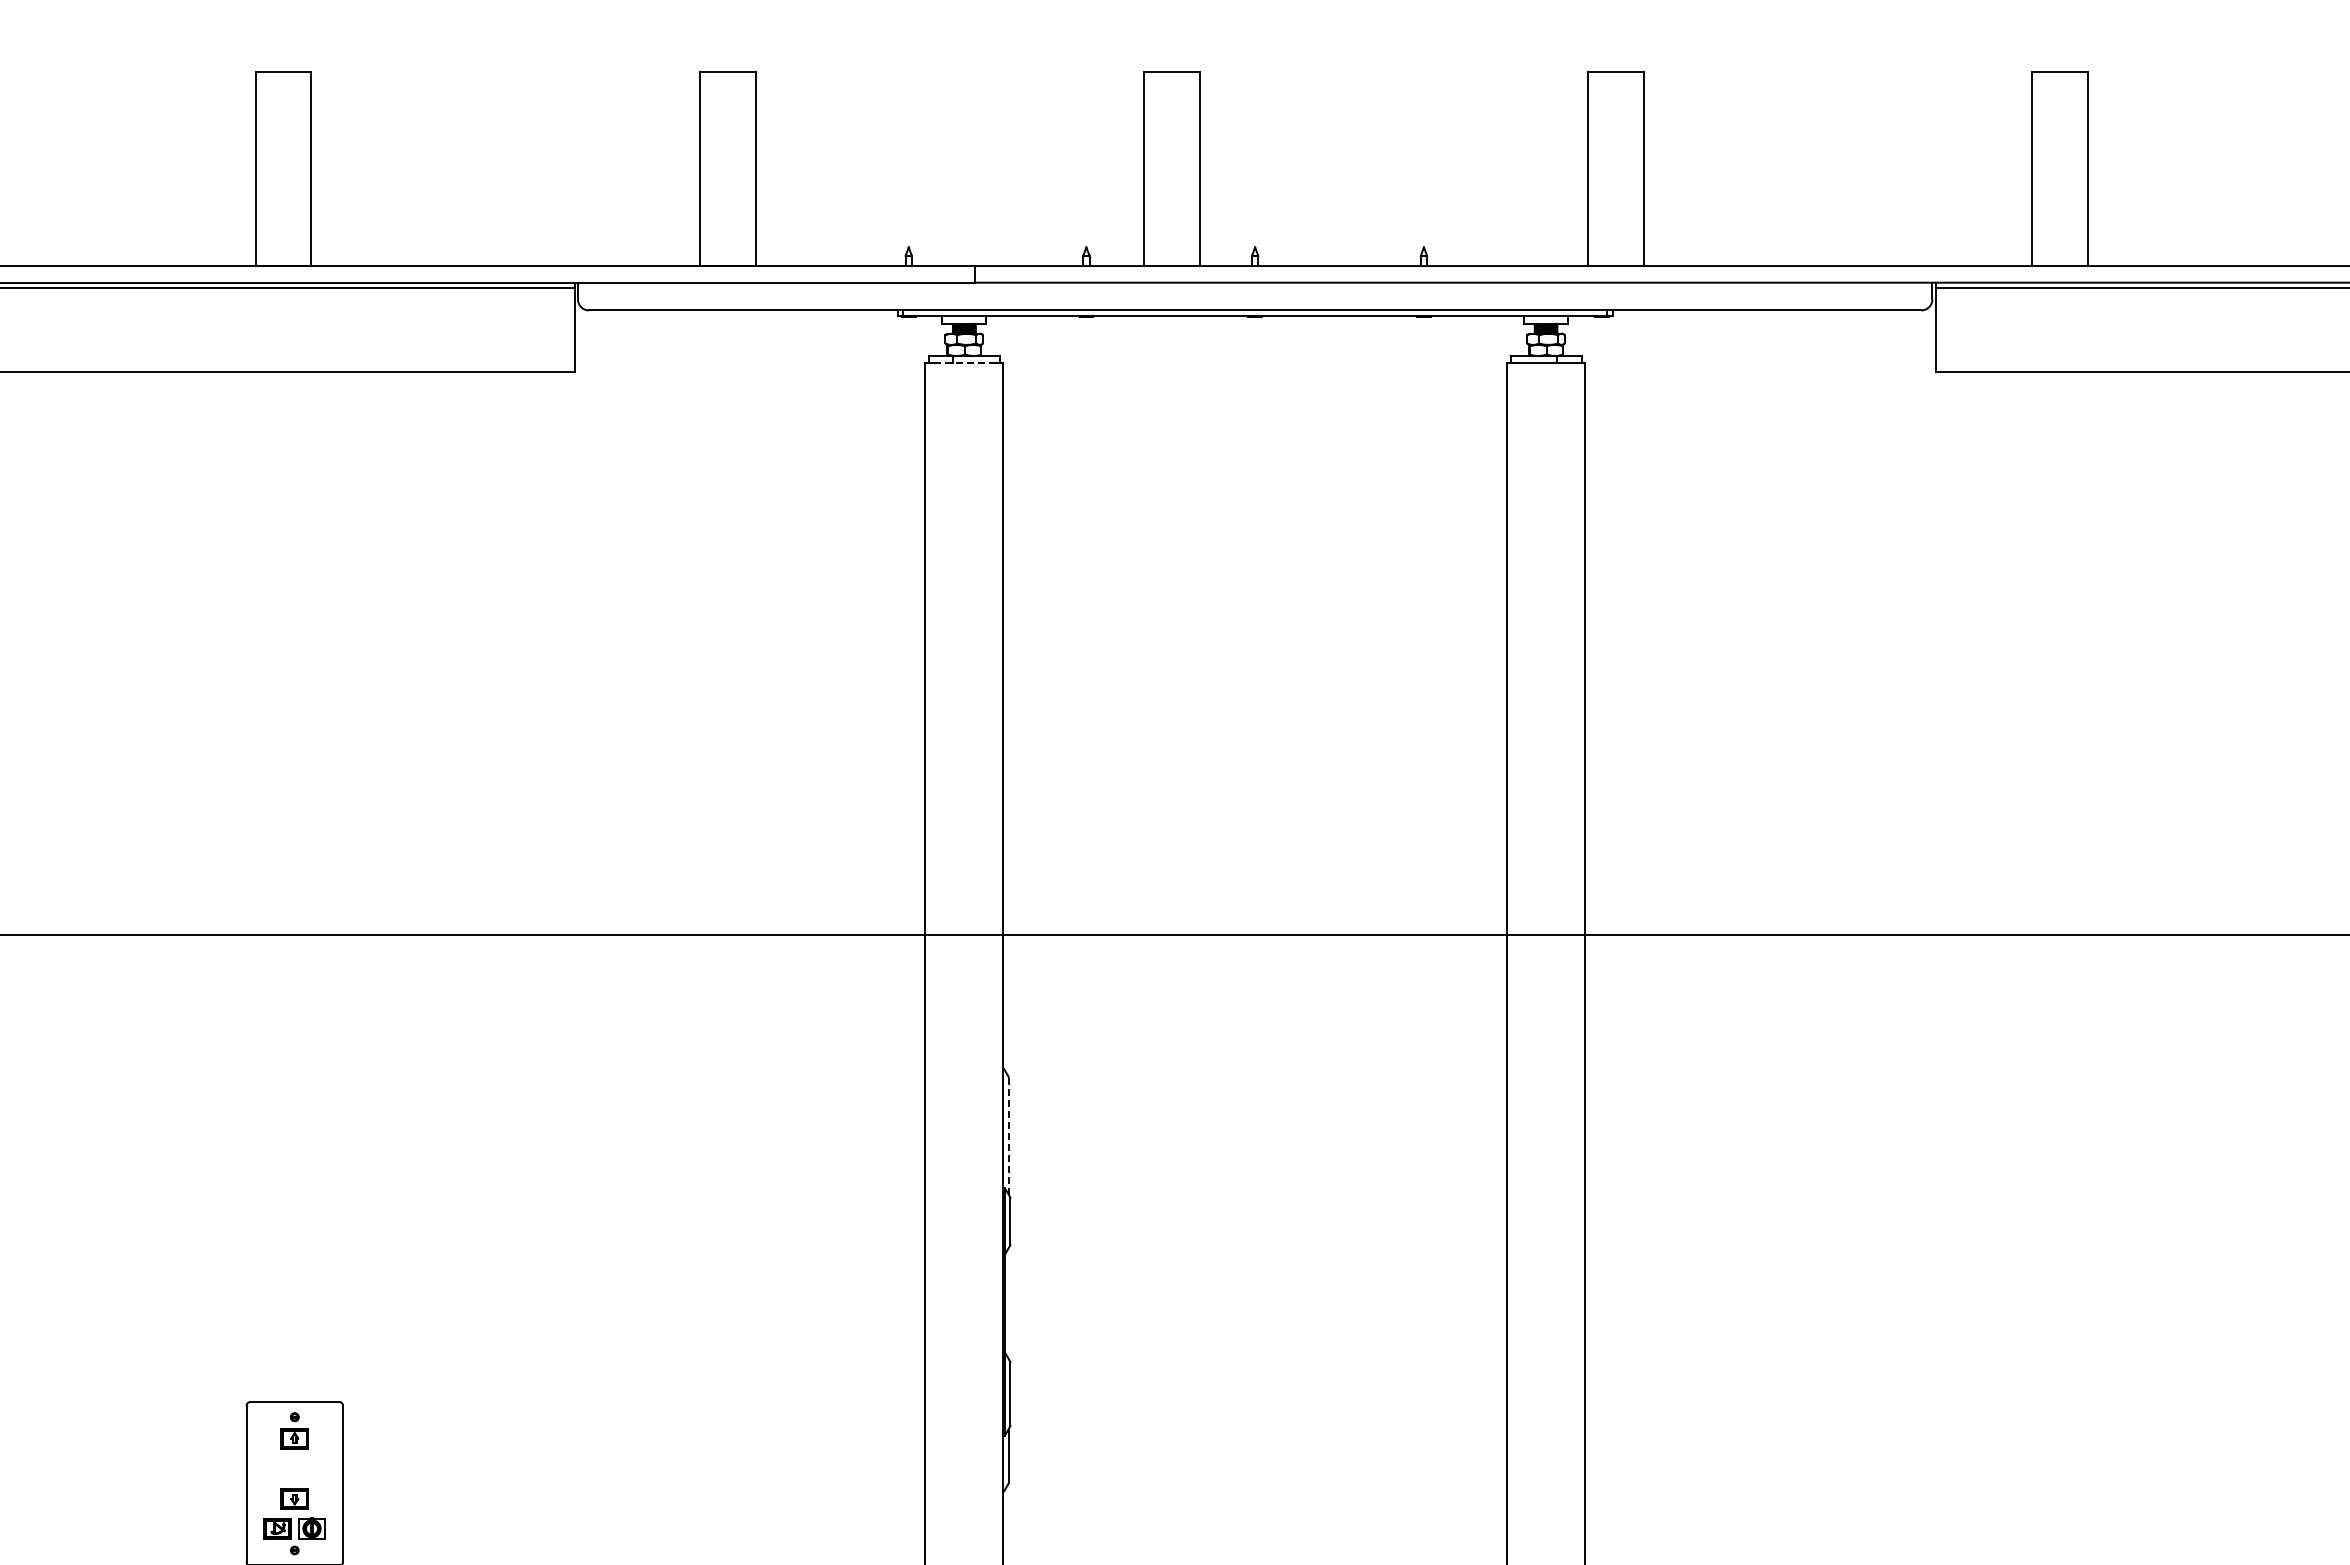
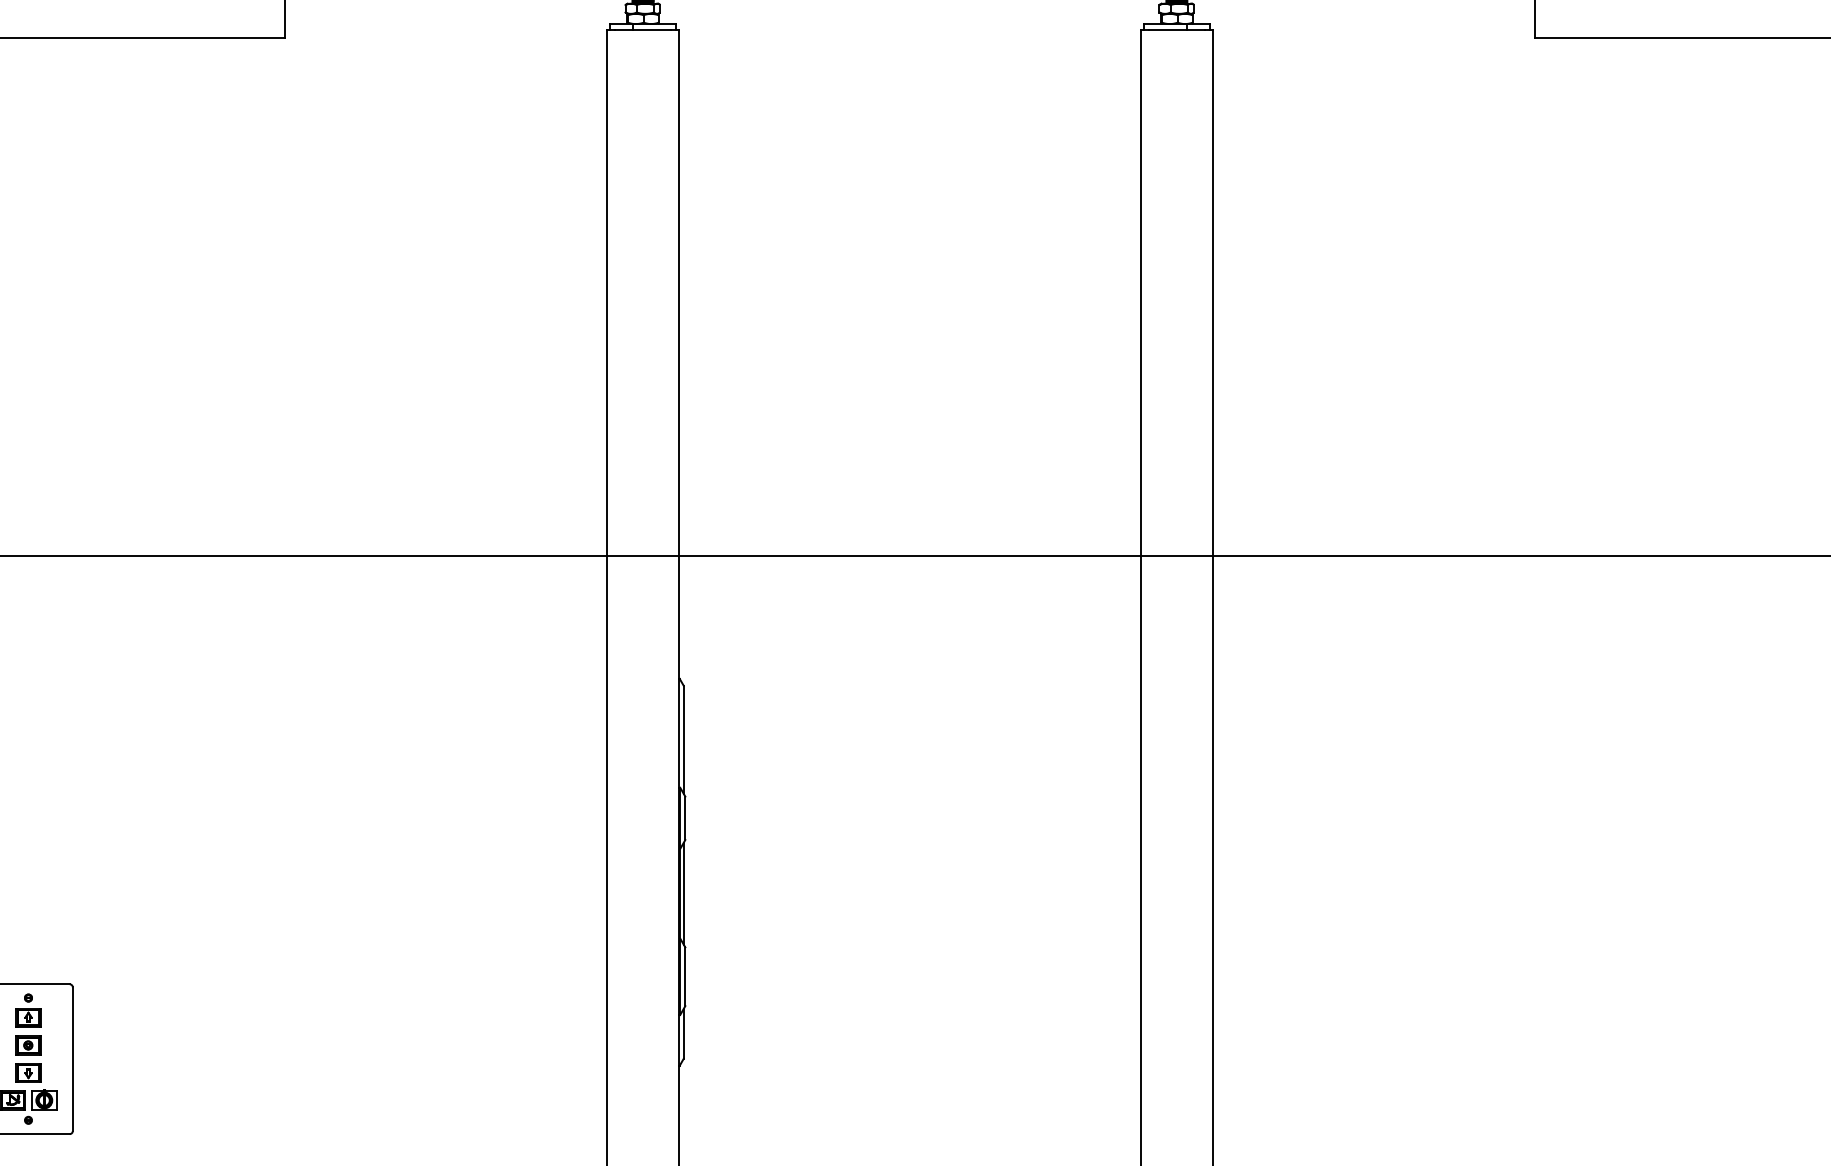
line: (964, 362) -> (643, 30), dashed -> solid
line: (1008, 1135) -> (683, 739), dashed -> solid
line: (1008, 1303) -> (683, 893), added
part: (294, 1468) -> (28, 1045), added

